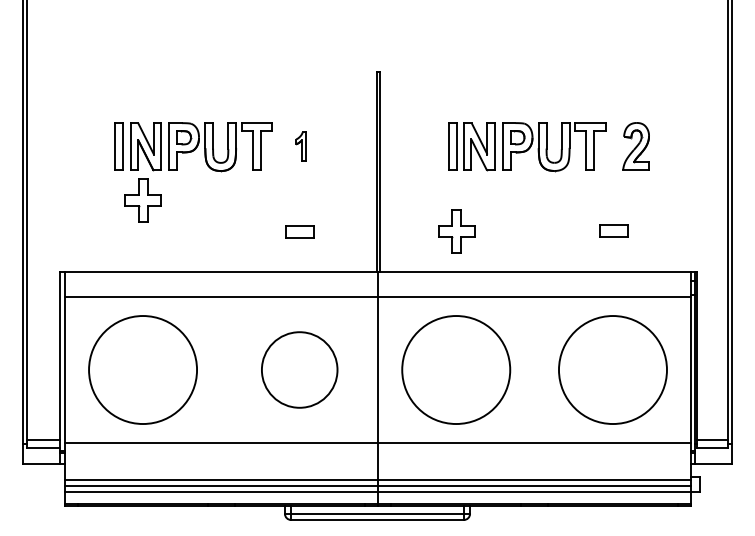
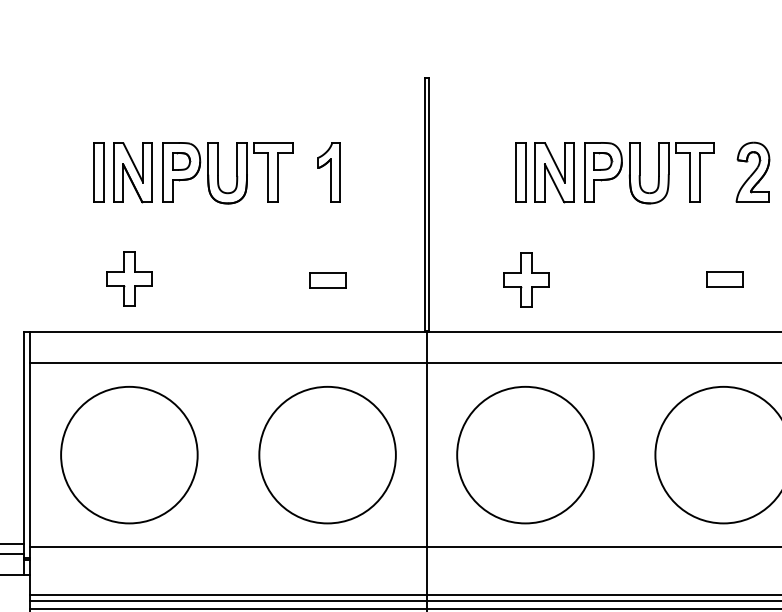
part: (301, 146) -> (329, 172), size x1.67
part: (142, 200) -> (128, 278), moved
circle: (299, 369) -> (327, 454), size x1.43

